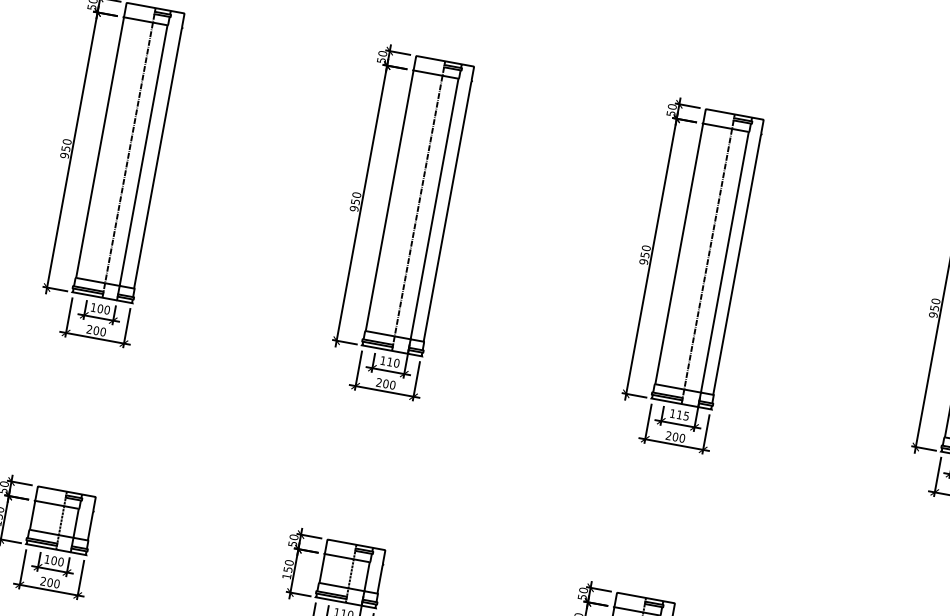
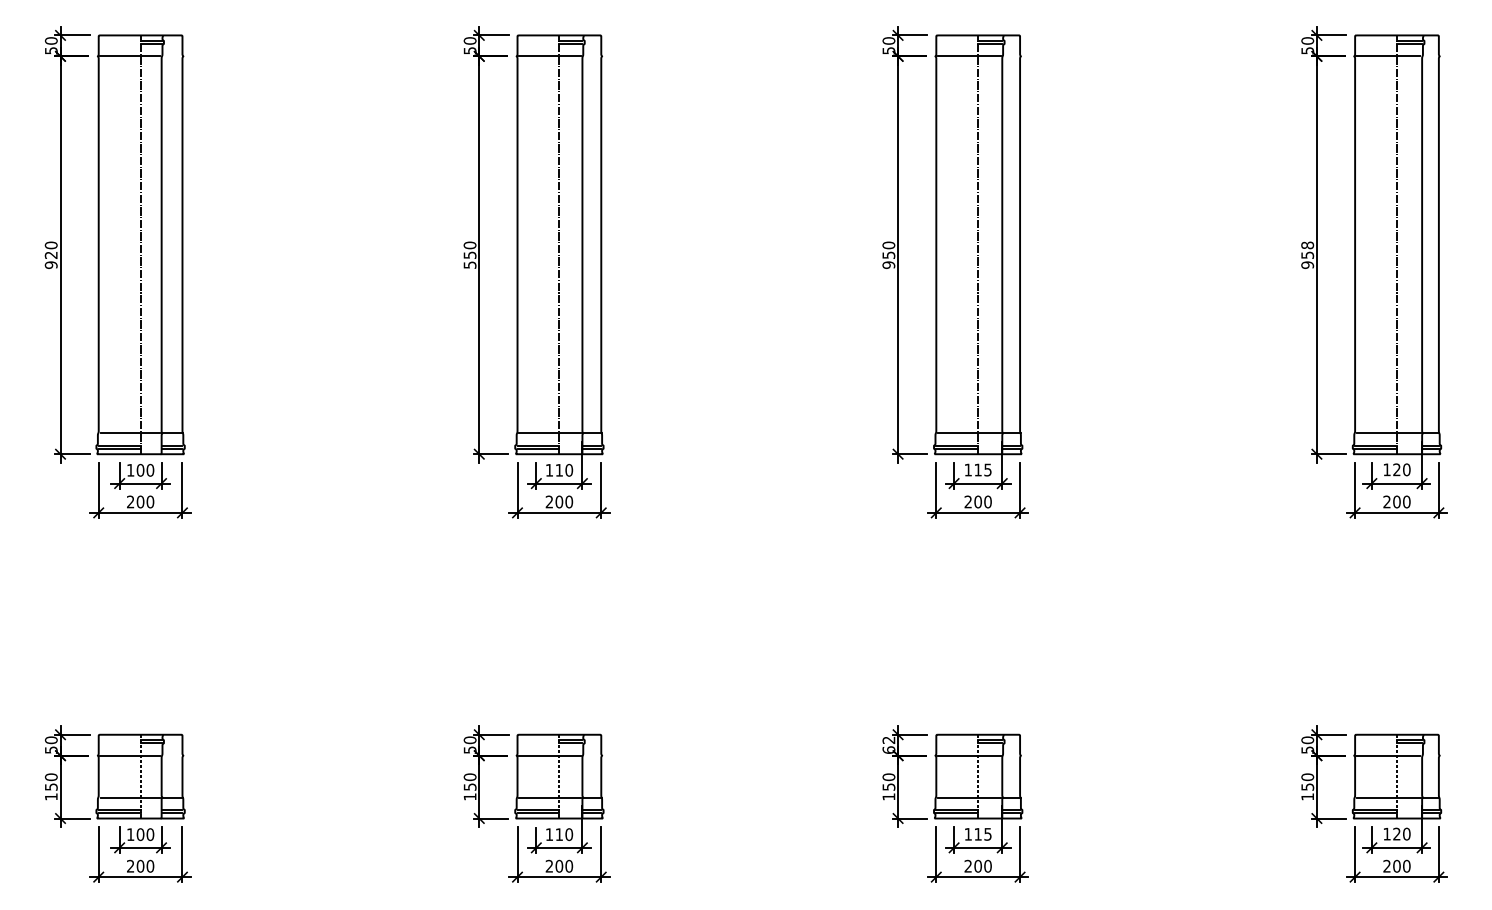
text: (65, 148) -> (50, 254), 950 -> 920
text: (353, 208) -> (469, 265), 950 -> 550
text: (935, 301) -> (1307, 245), 950 -> 958
text: (582, 593) -> (888, 744), 50 -> 62

